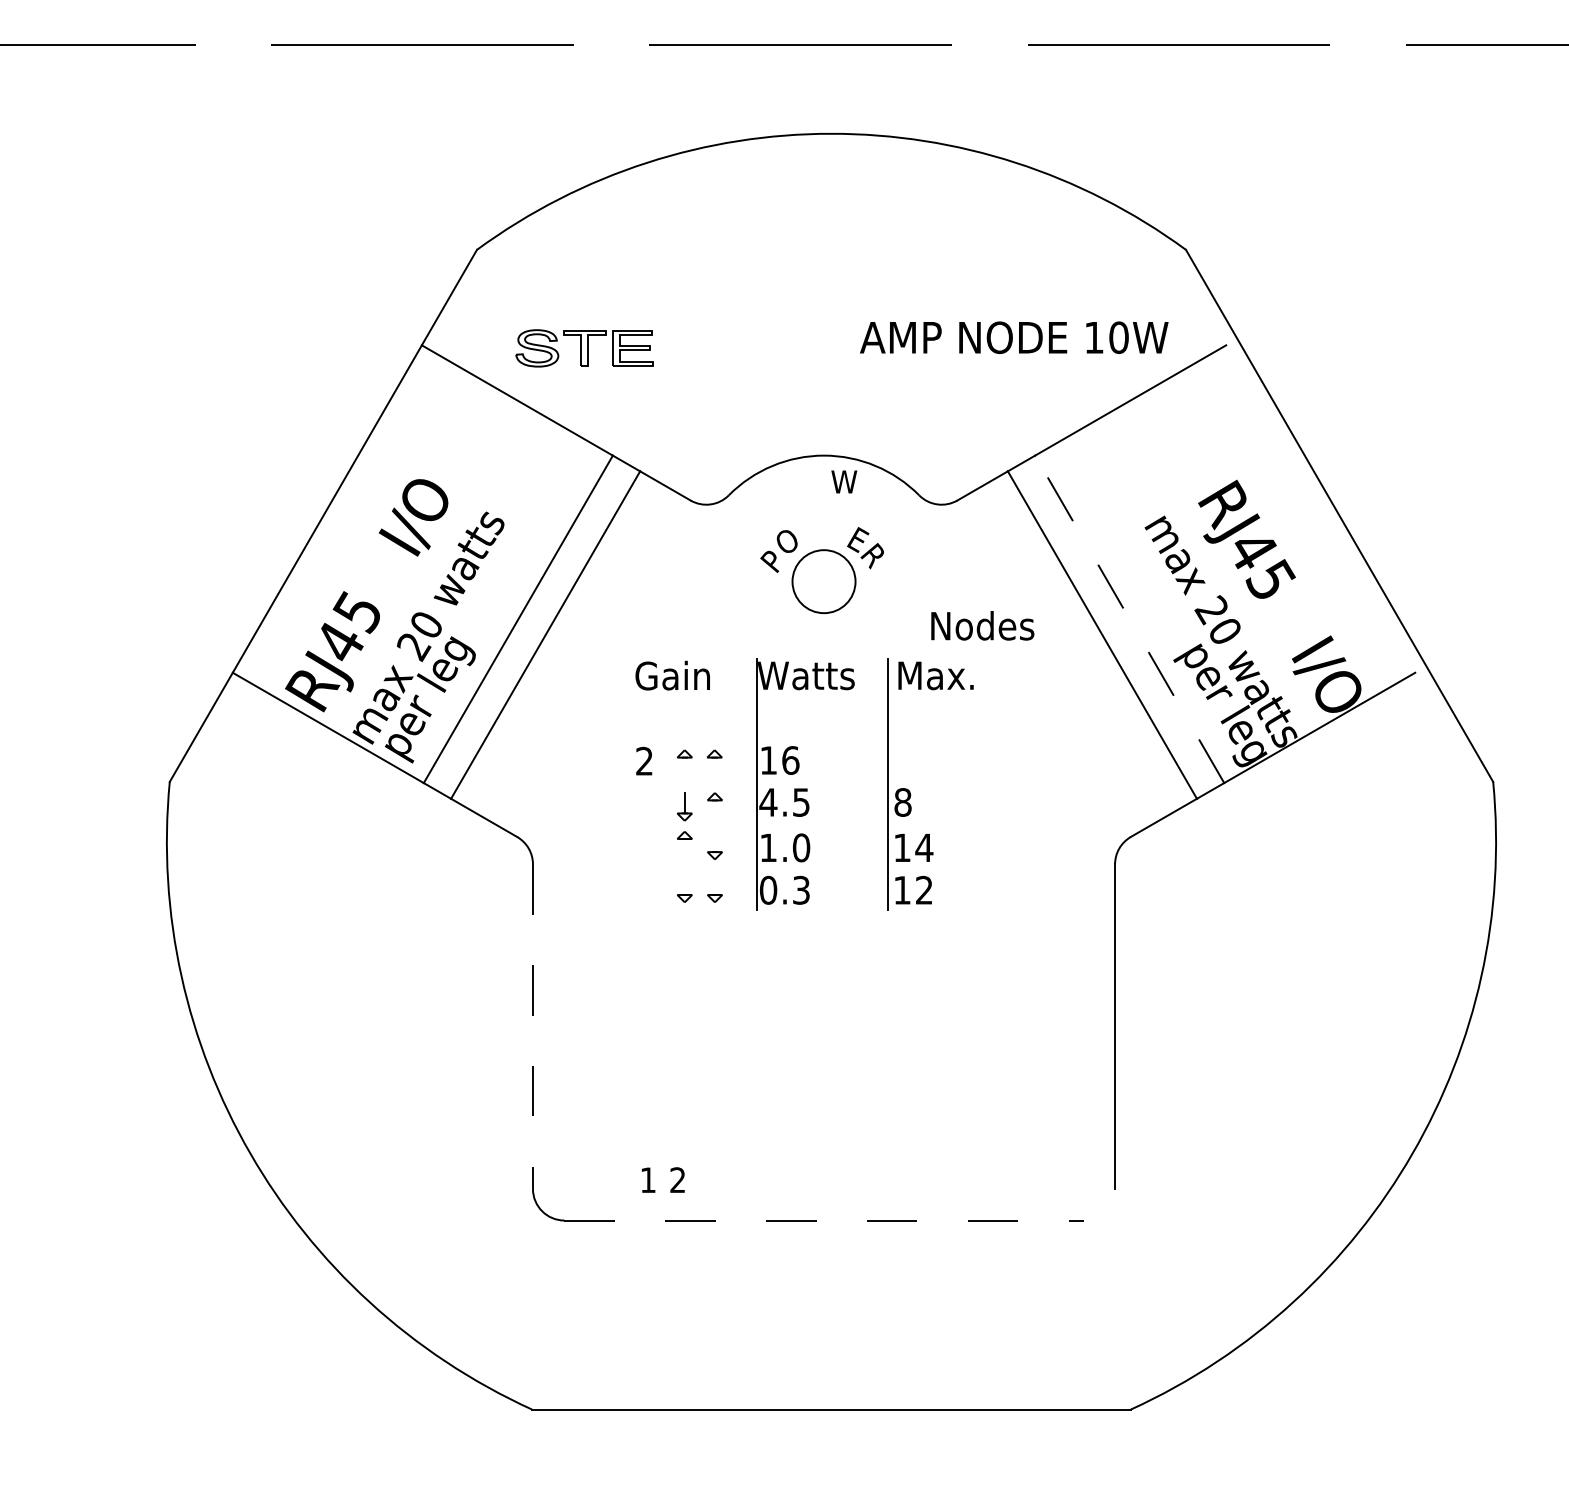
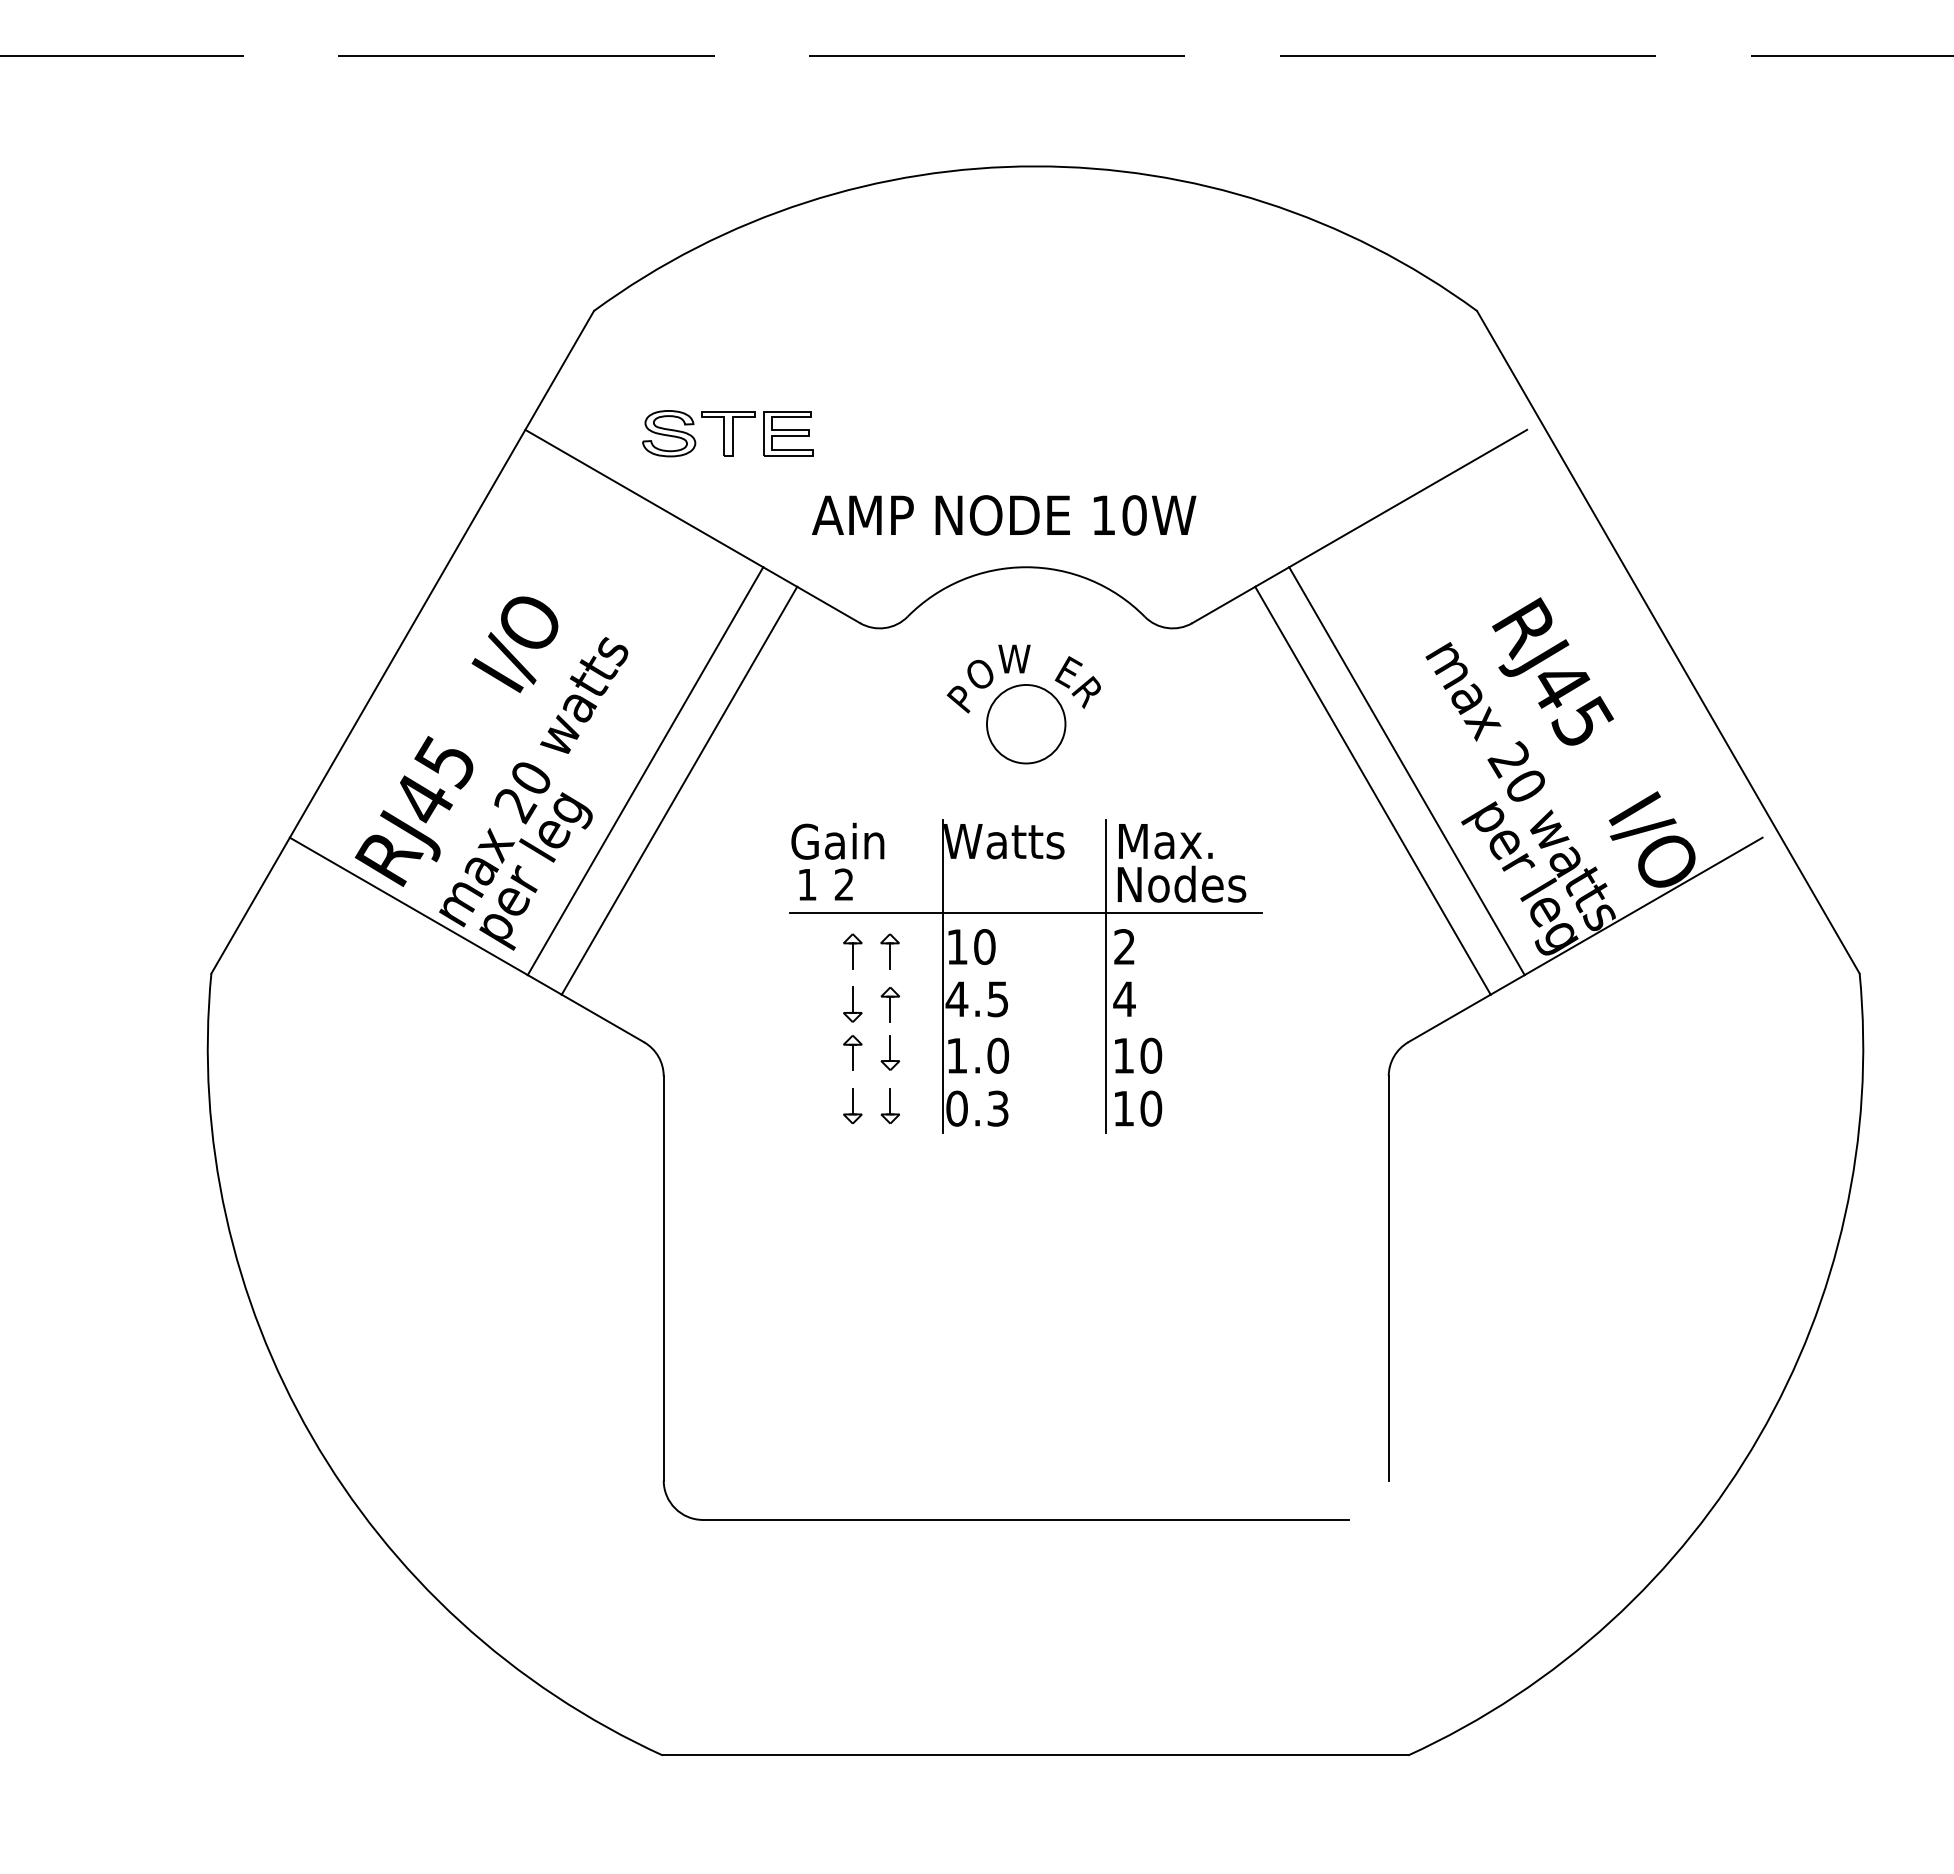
text: (1014, 337) -> (1004, 515), moved
text: (844, 481) -> (1014, 658), moved
line: (1129, 618) -> (1406, 770), dashed -> solid
text: (982, 625) -> (1181, 883), moved
line: (824, 732) -> (1026, 912), added
text: (644, 760) -> (1124, 946), moved
text: (790, 760) -> (984, 946), 16 -> 10
line: (684, 767) -> (852, 955), added
line: (715, 767) -> (890, 955), added
text: (902, 802) -> (1124, 999), 8 -> 4
line: (715, 810) -> (890, 1009), added
line: (715, 842) -> (890, 1048), added
text: (923, 847) -> (1150, 1055), 14 -> 10
line: (684, 849) -> (852, 1057), added
line: (684, 884) -> (852, 1101), added
line: (715, 884) -> (890, 1101), added
text: (924, 890) -> (1151, 1108), 12 -> 10
line: (532, 1026) -> (663, 1278), dashed -> solid
text: (662, 1180) -> (825, 884), moved
line: (824, 1220) -> (1026, 1519), dashed -> solid

